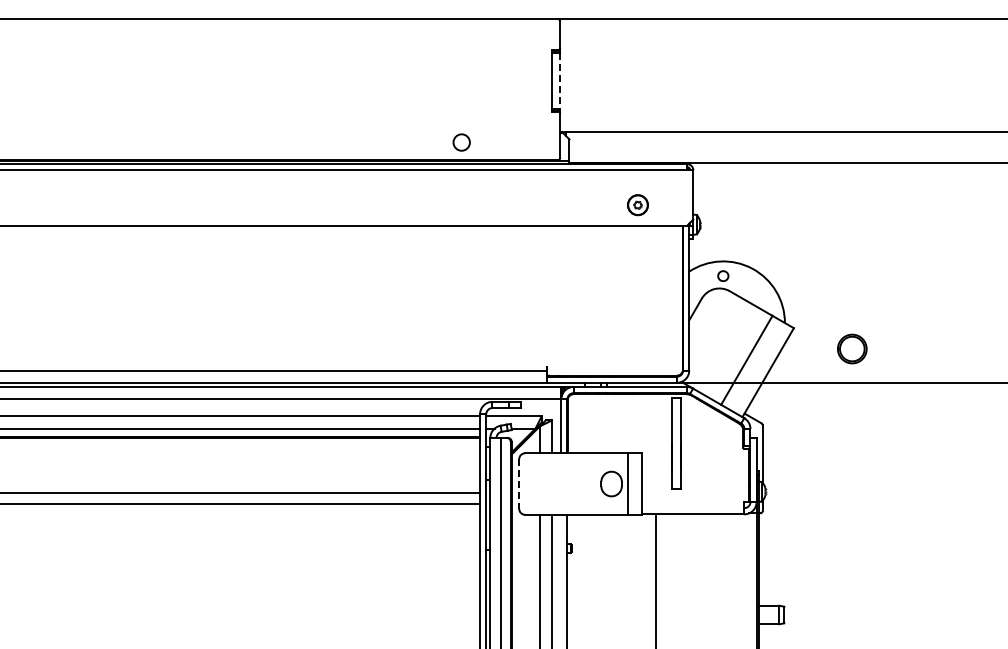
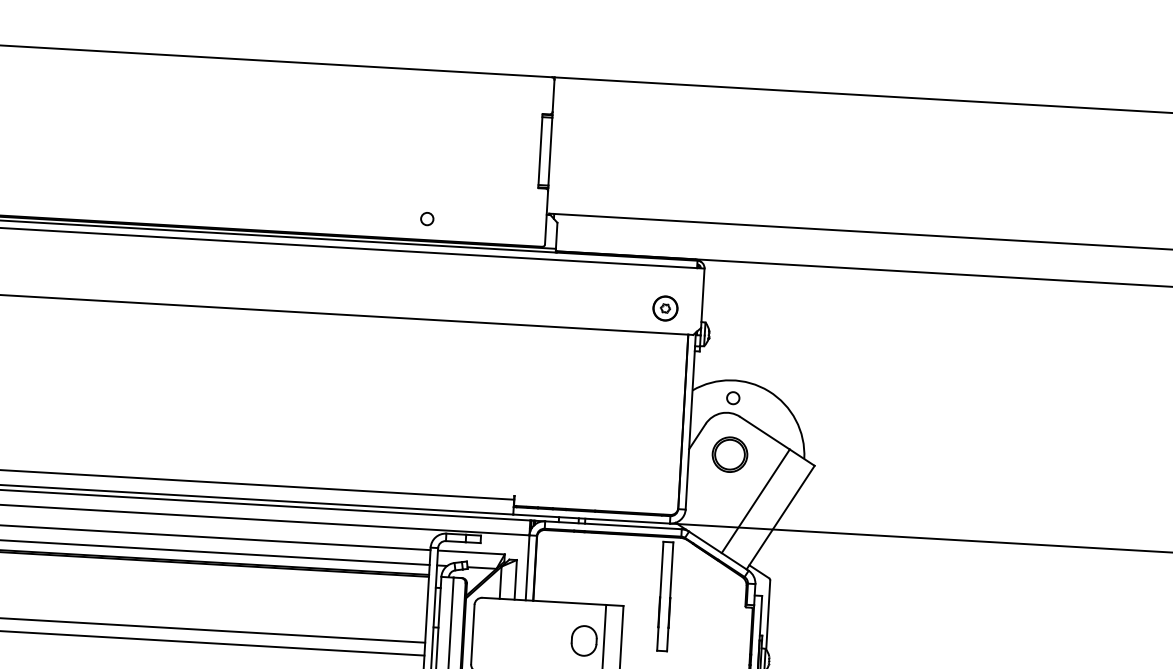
line: (560, 81) -> (550, 152), dashed -> solid
circle: (461, 142) -> (427, 219), size x0.62
part: (637, 205) -> (664, 308), moved
part: (852, 348) -> (730, 454), moved
line: (519, 484) -> (473, 635), dashed -> solid

